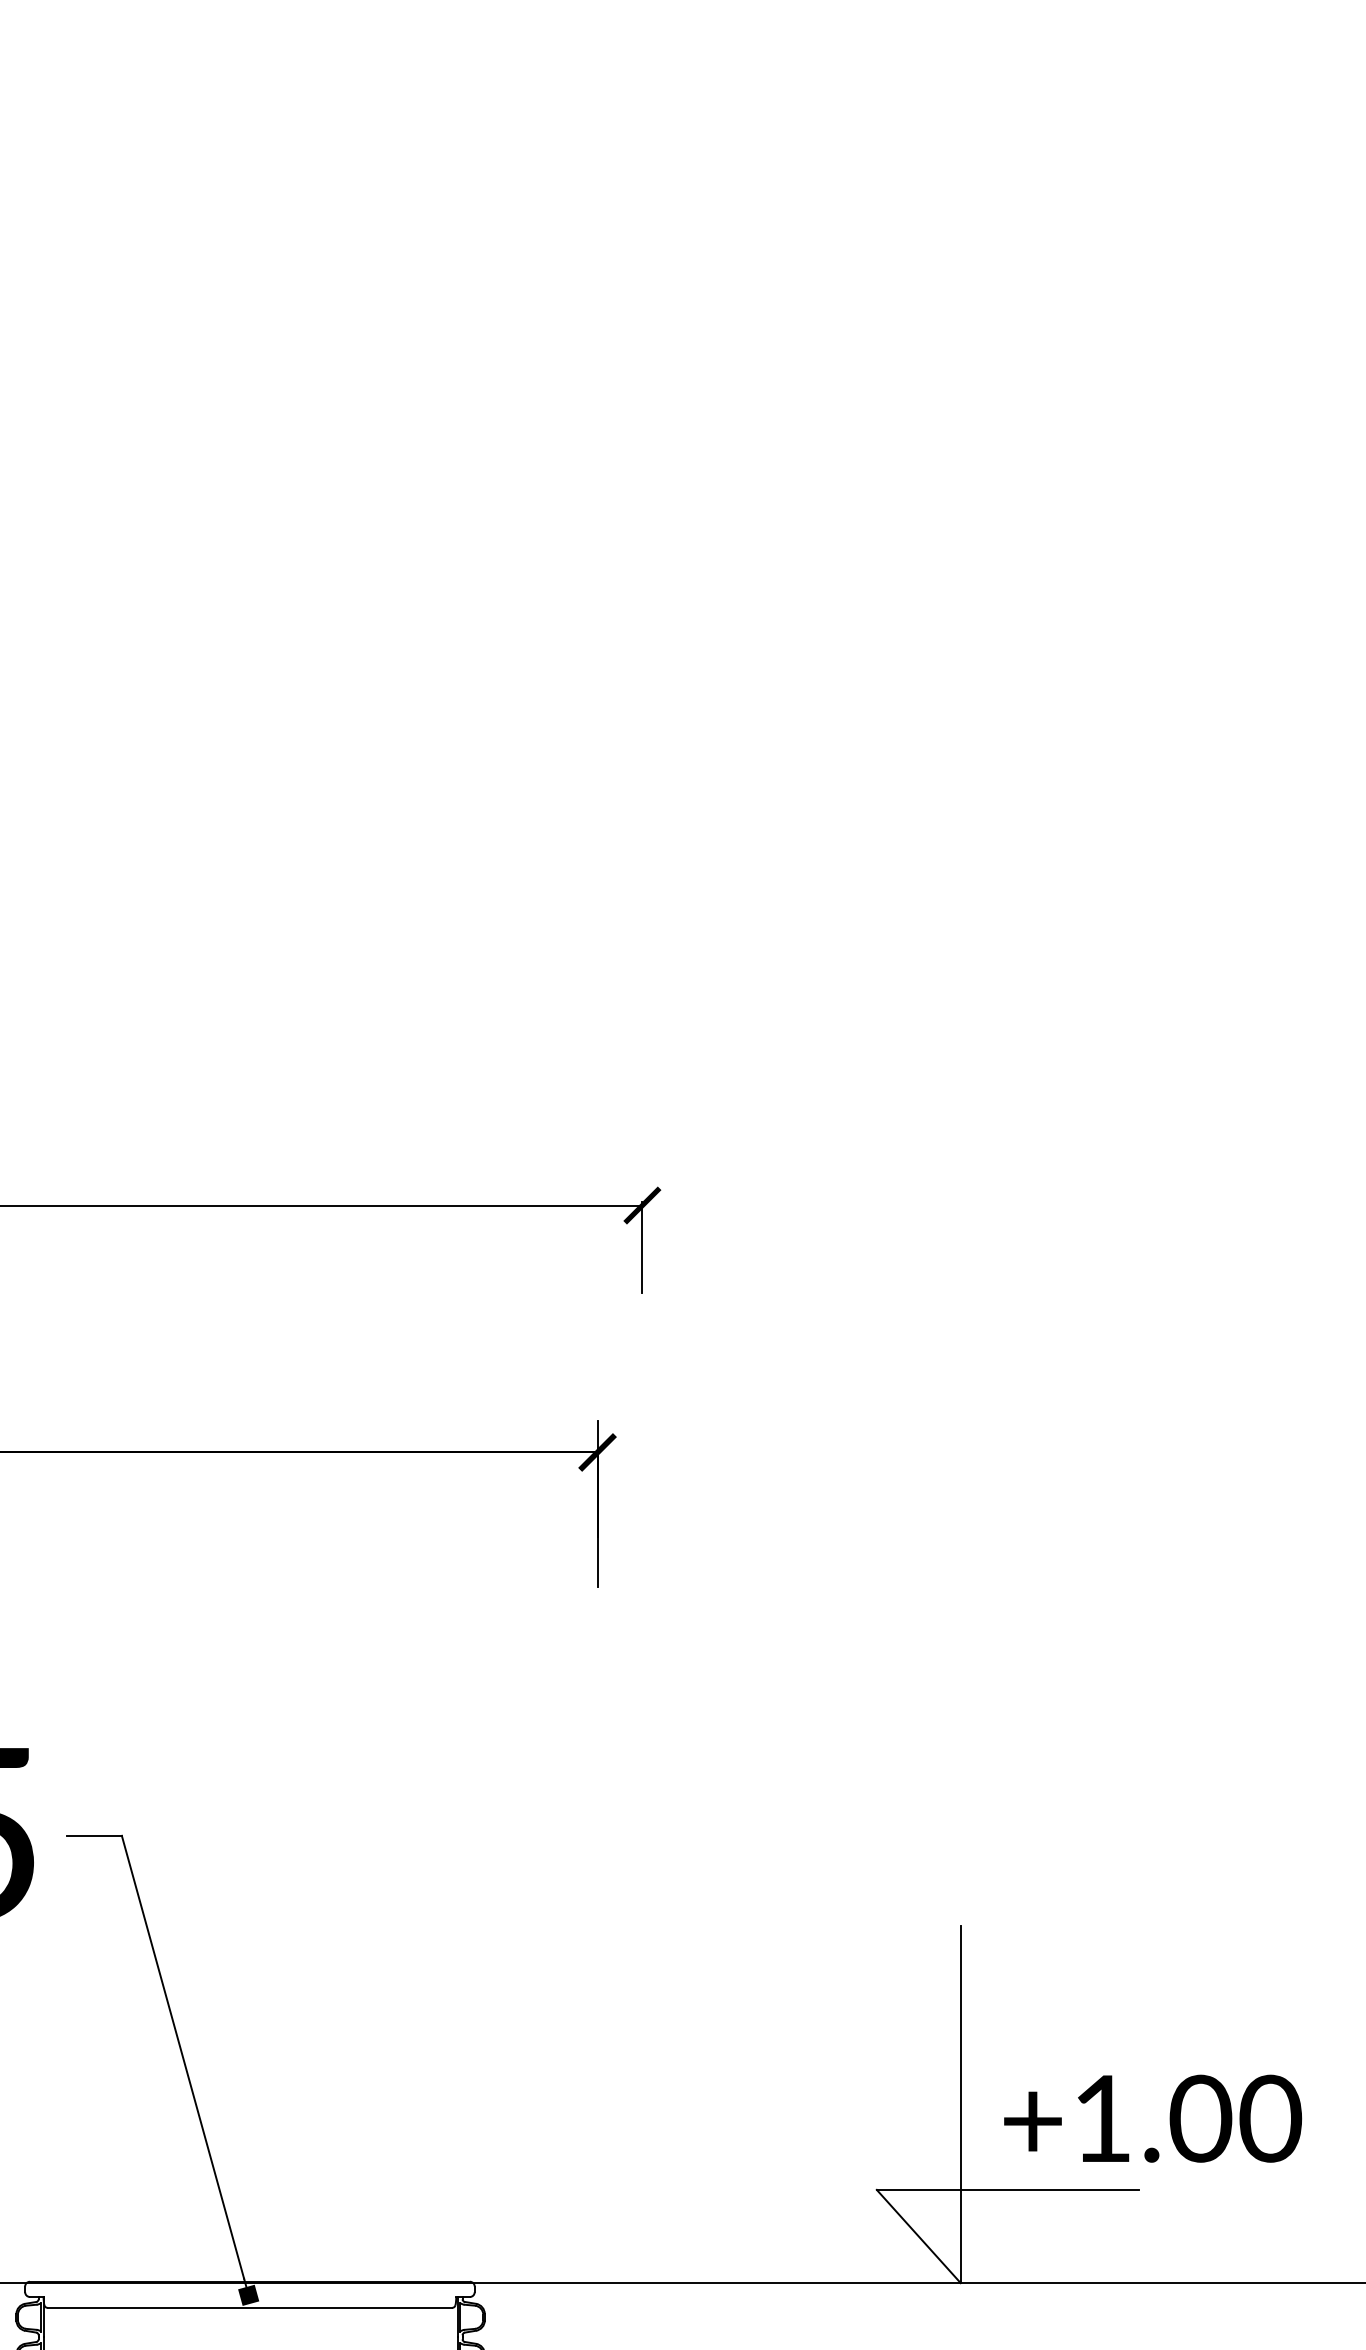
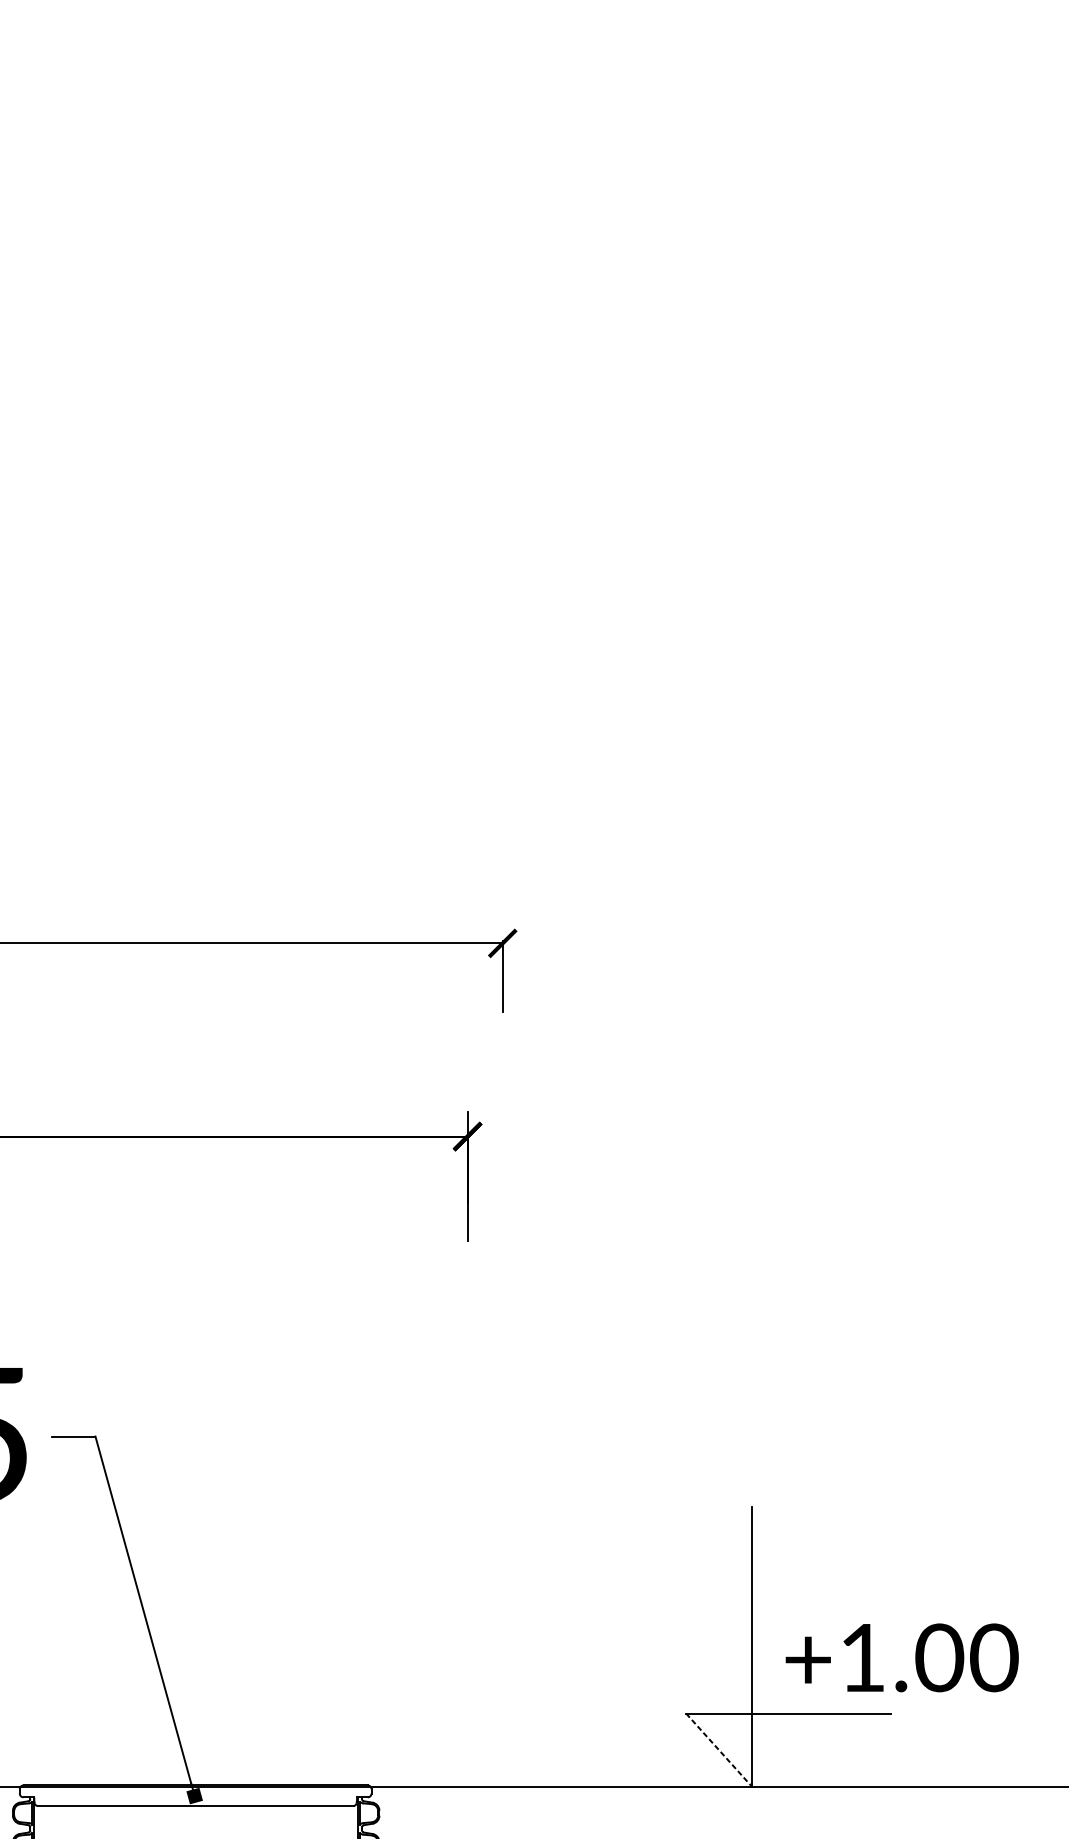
line: (918, 2236) -> (718, 1750), solid -> dashed

